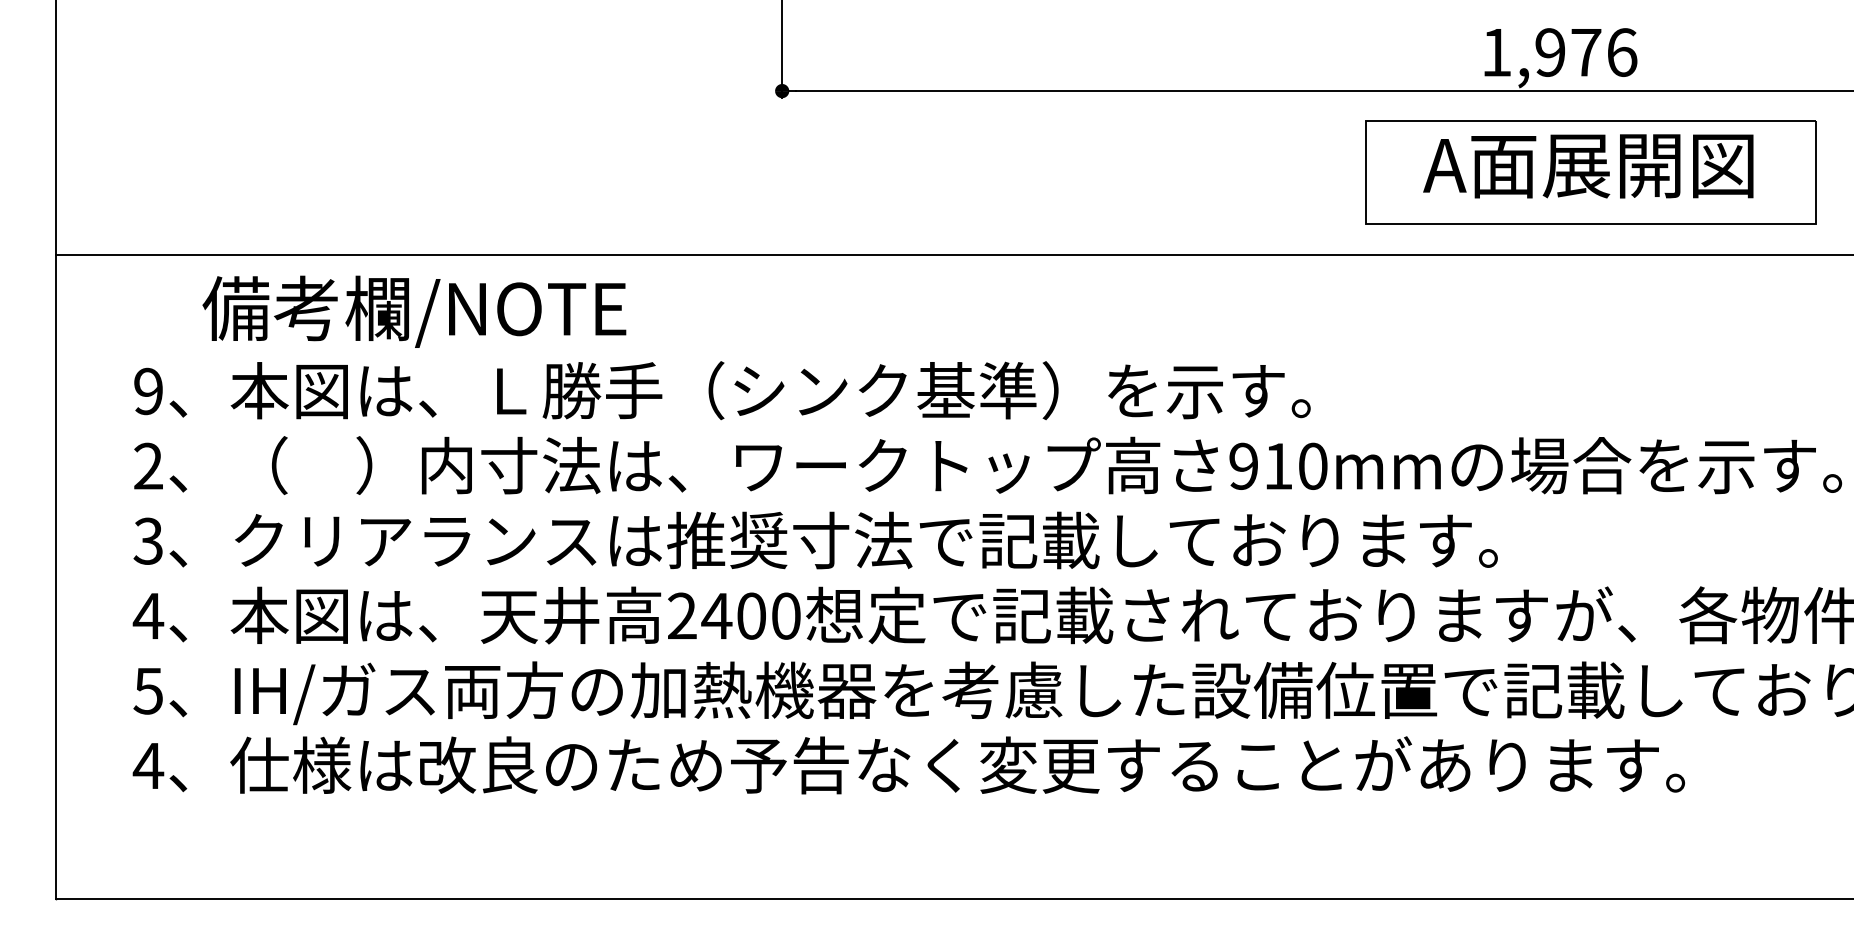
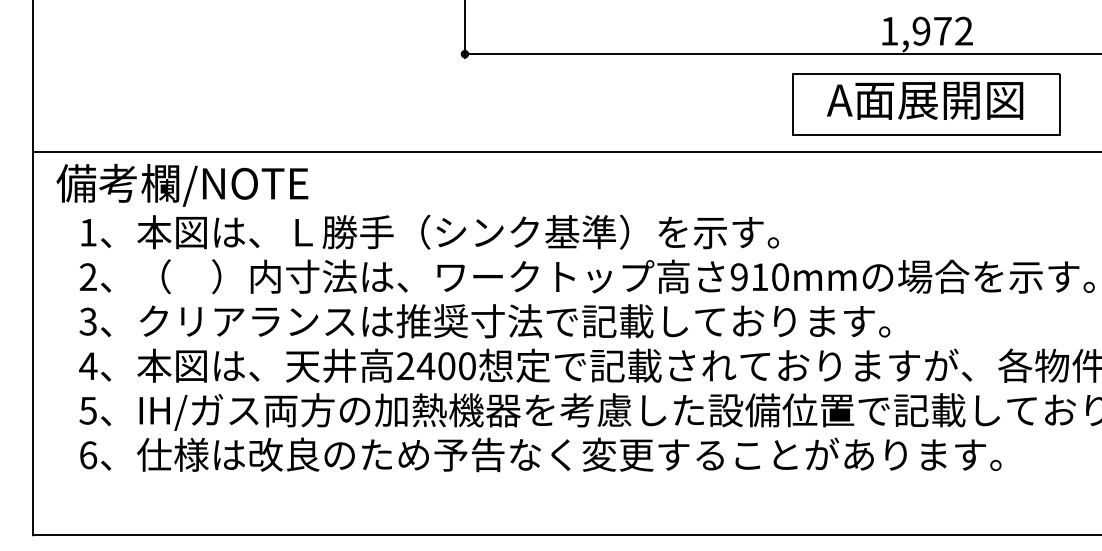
text: (1622, 51) -> (964, 30), 1,976 -> 1,972
part: (1590, 172) -> (926, 104), moved
text: (414, 312) -> (182, 185), moved
text: (147, 391) -> (87, 232), 9 -> 1
text: (148, 766) -> (88, 455), 4 -> 6

